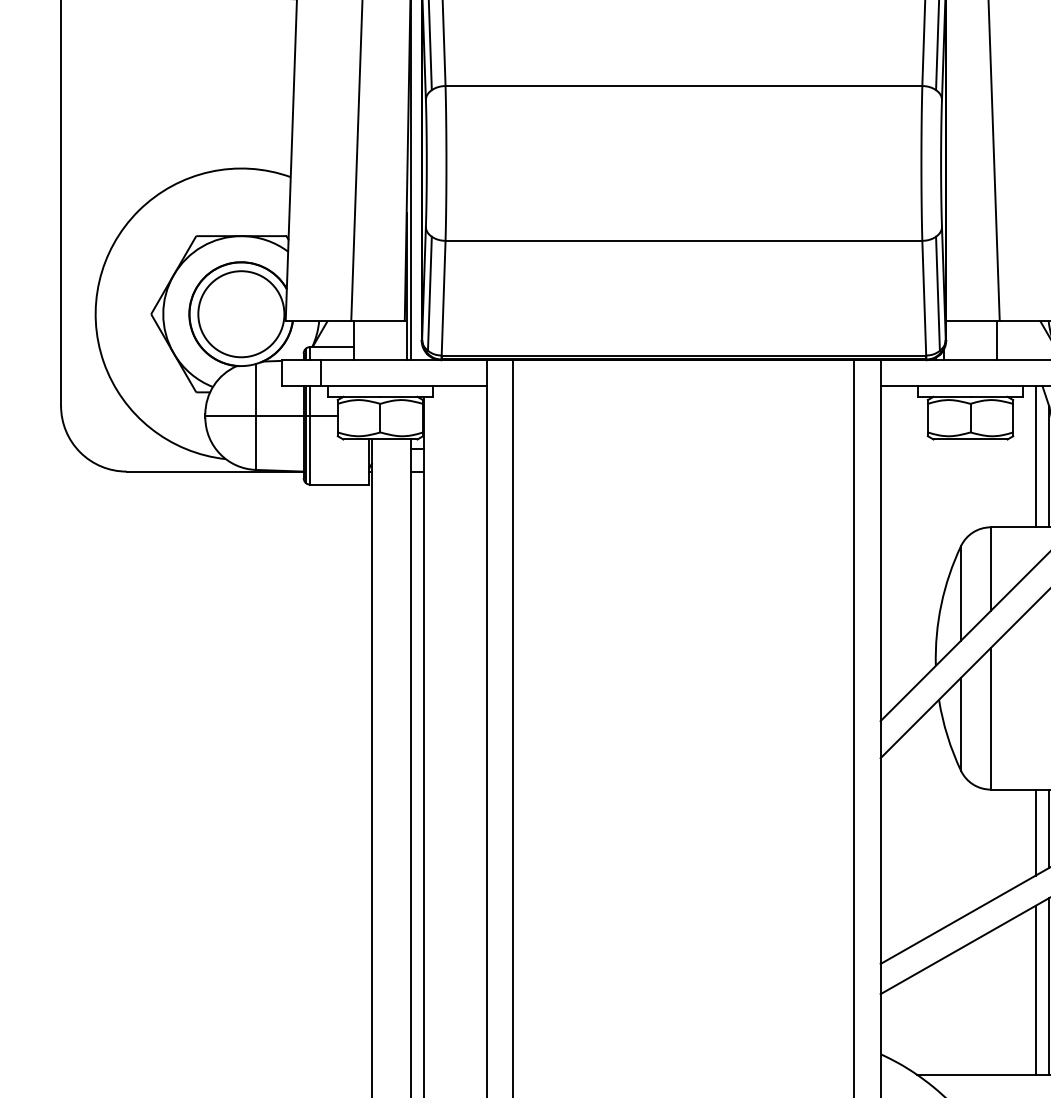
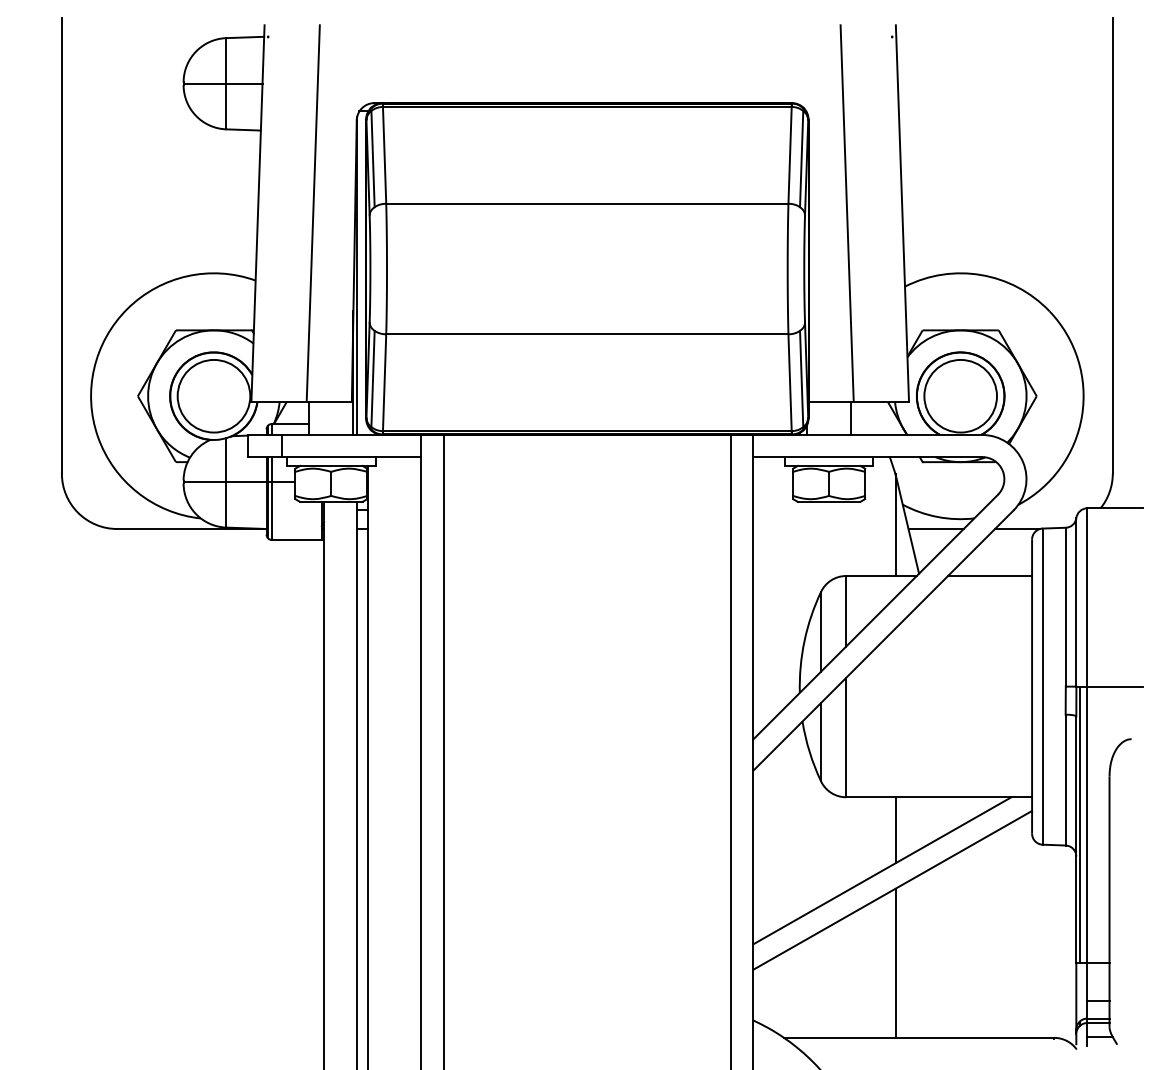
line: (1036, 456) -> (884, 516), removed
line: (1036, 832) -> (884, 833), removed
line: (1036, 990) -> (884, 966), removed

